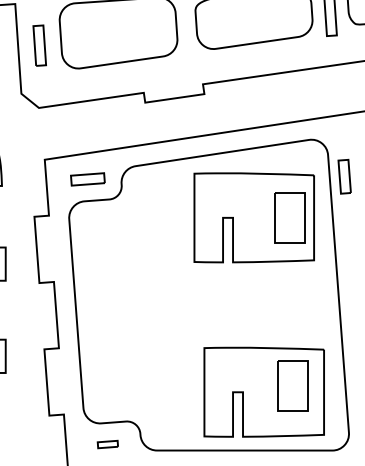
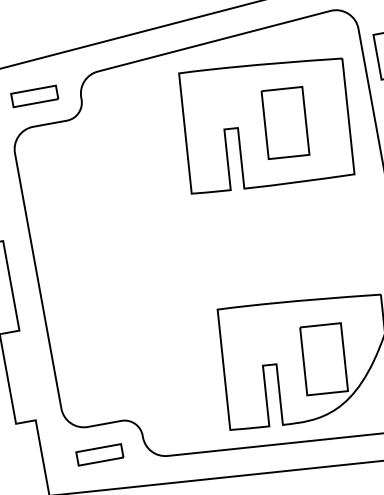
part: (289, 217) -> (284, 122), moved
part: (292, 385) -> (323, 358), moved
part: (107, 444) -> (99, 454), size x1.67

